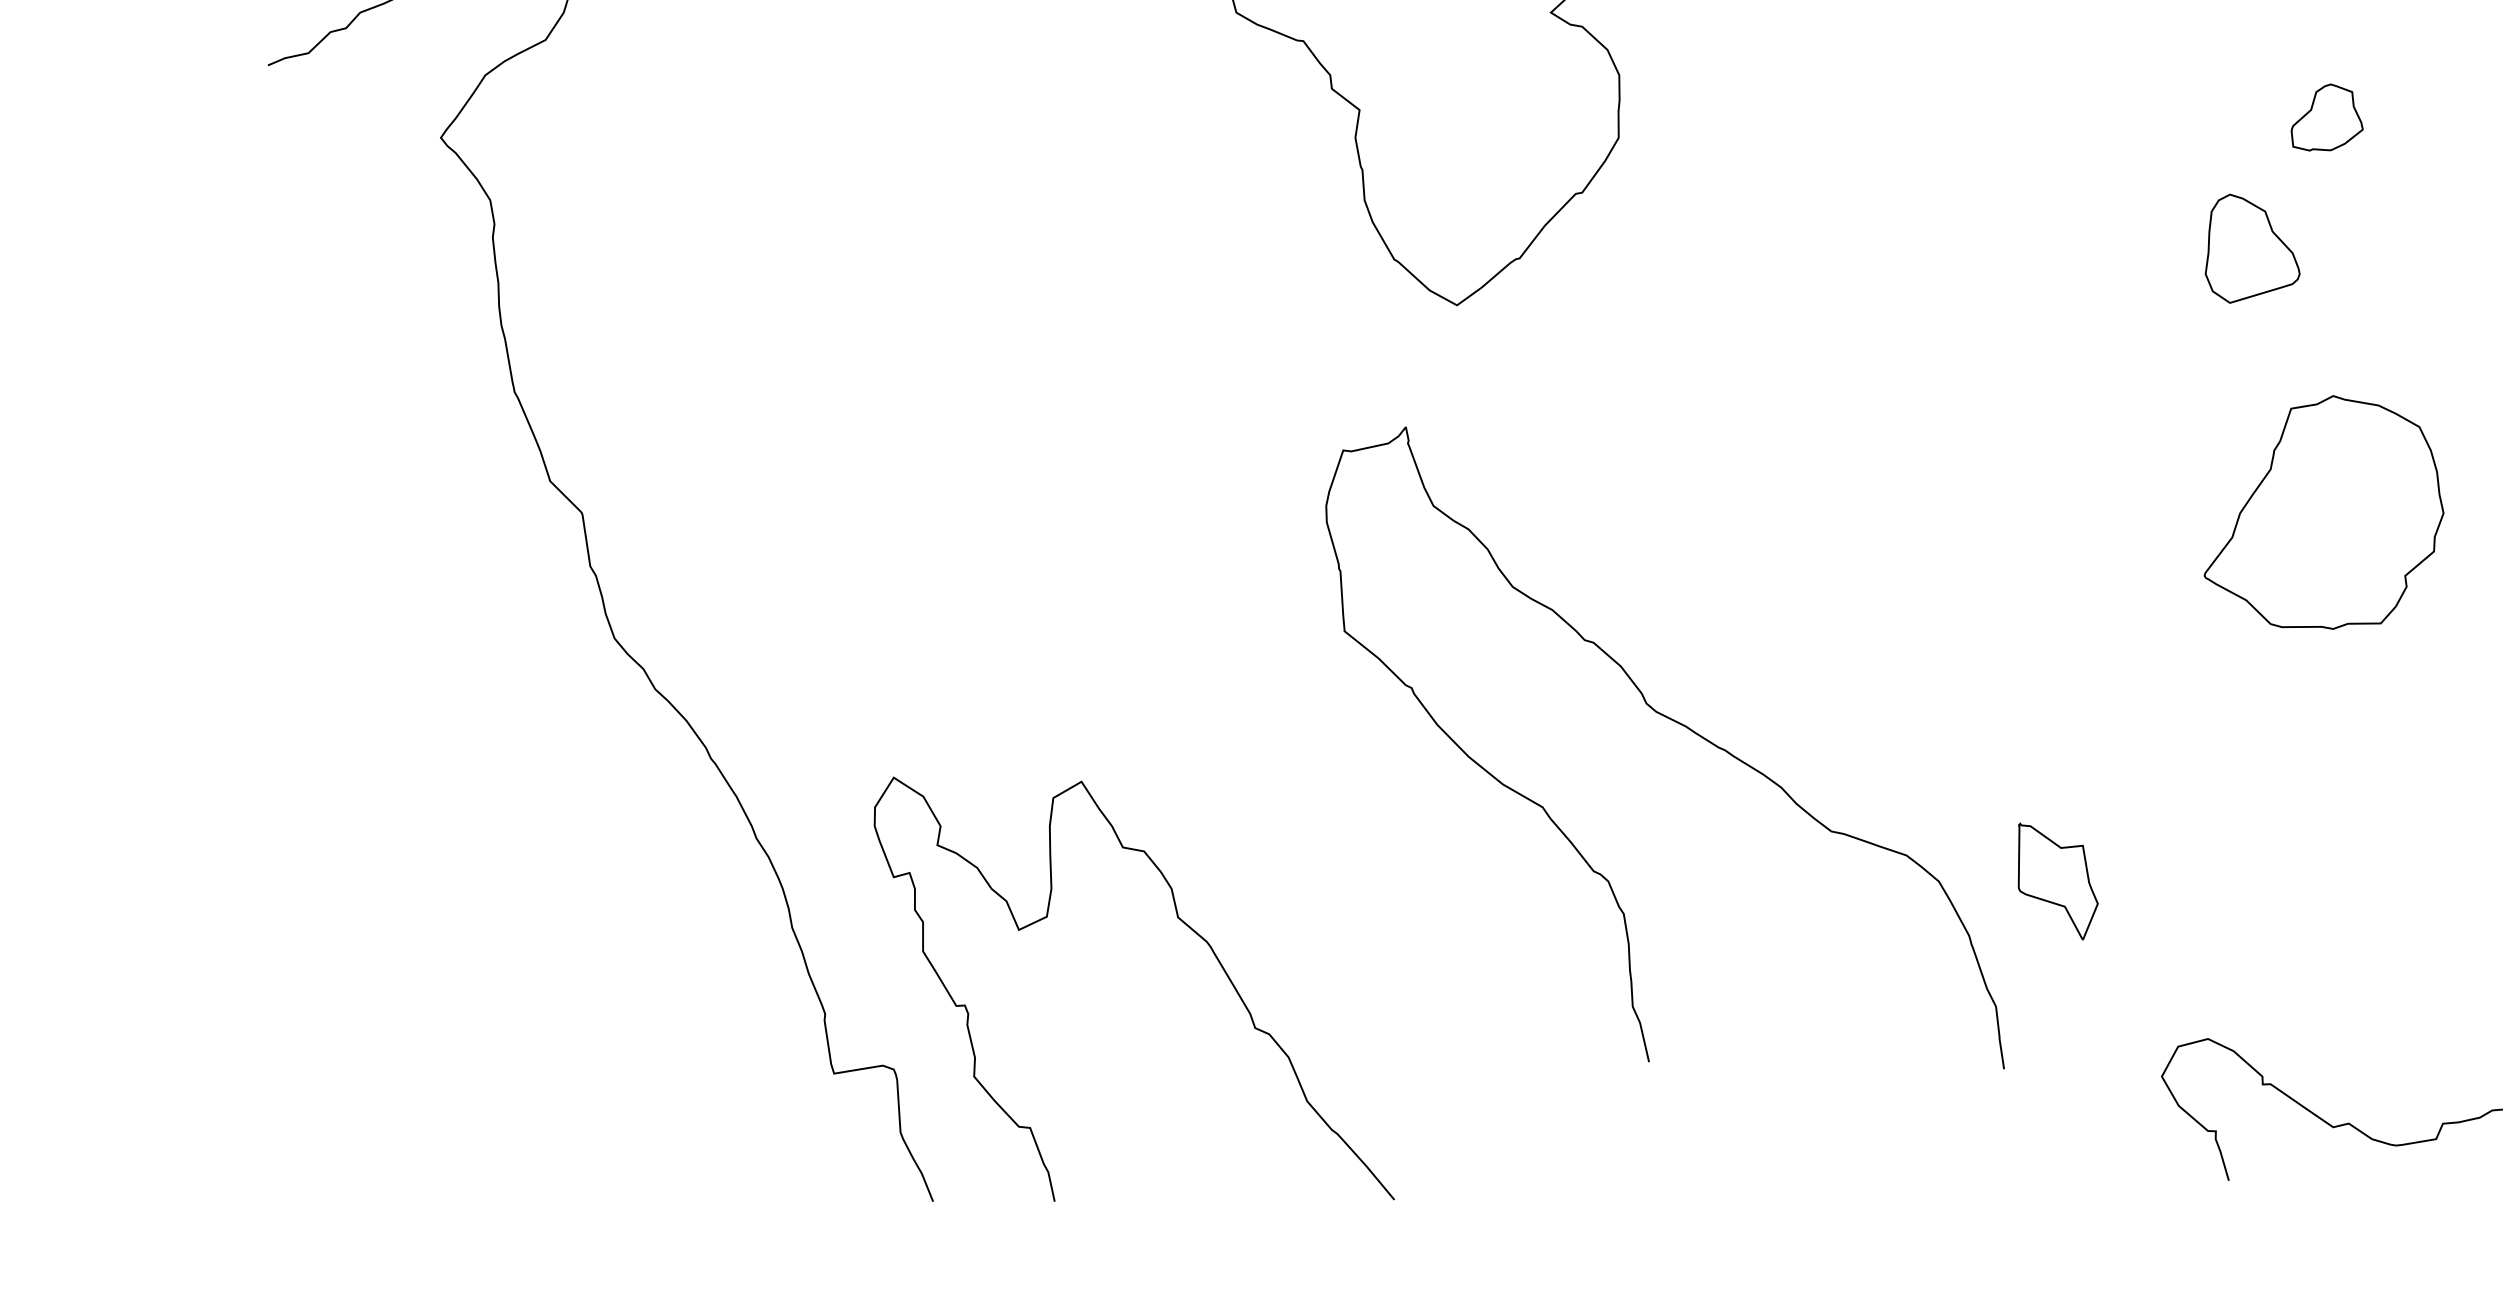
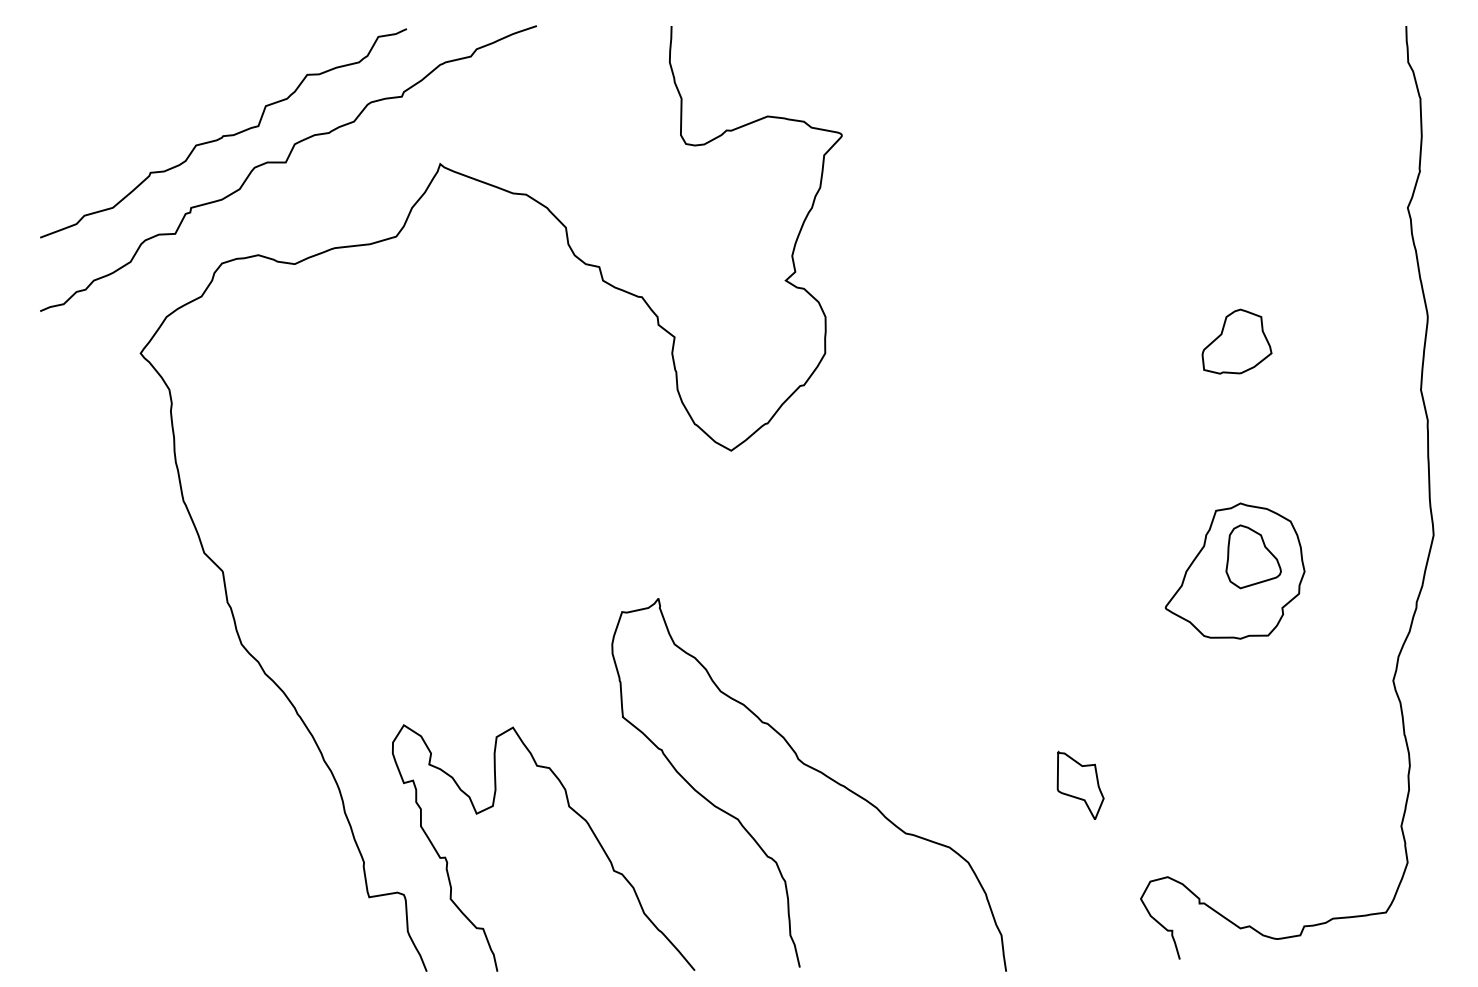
part: (2326, 117) -> (1236, 341), size x1.67
part: (2252, 248) -> (1253, 556), moved
curve: (1674, 723) -> (814, 770), moved

